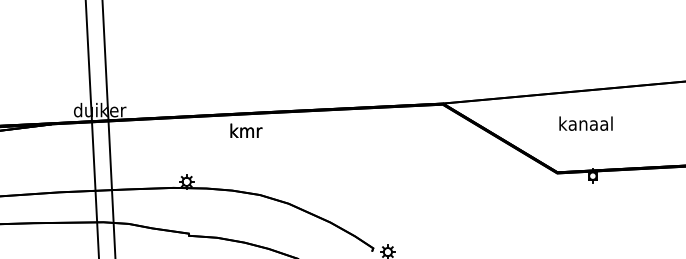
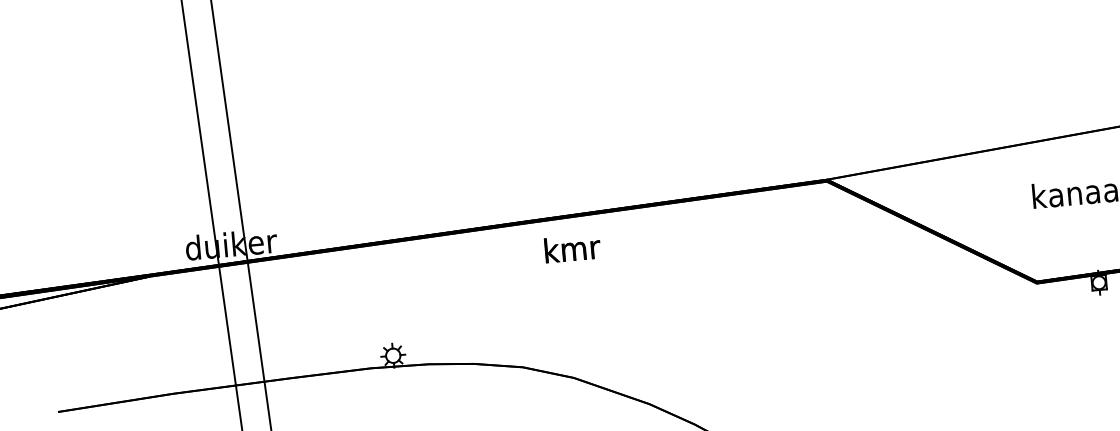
text: (246, 130) -> (572, 247), moved

